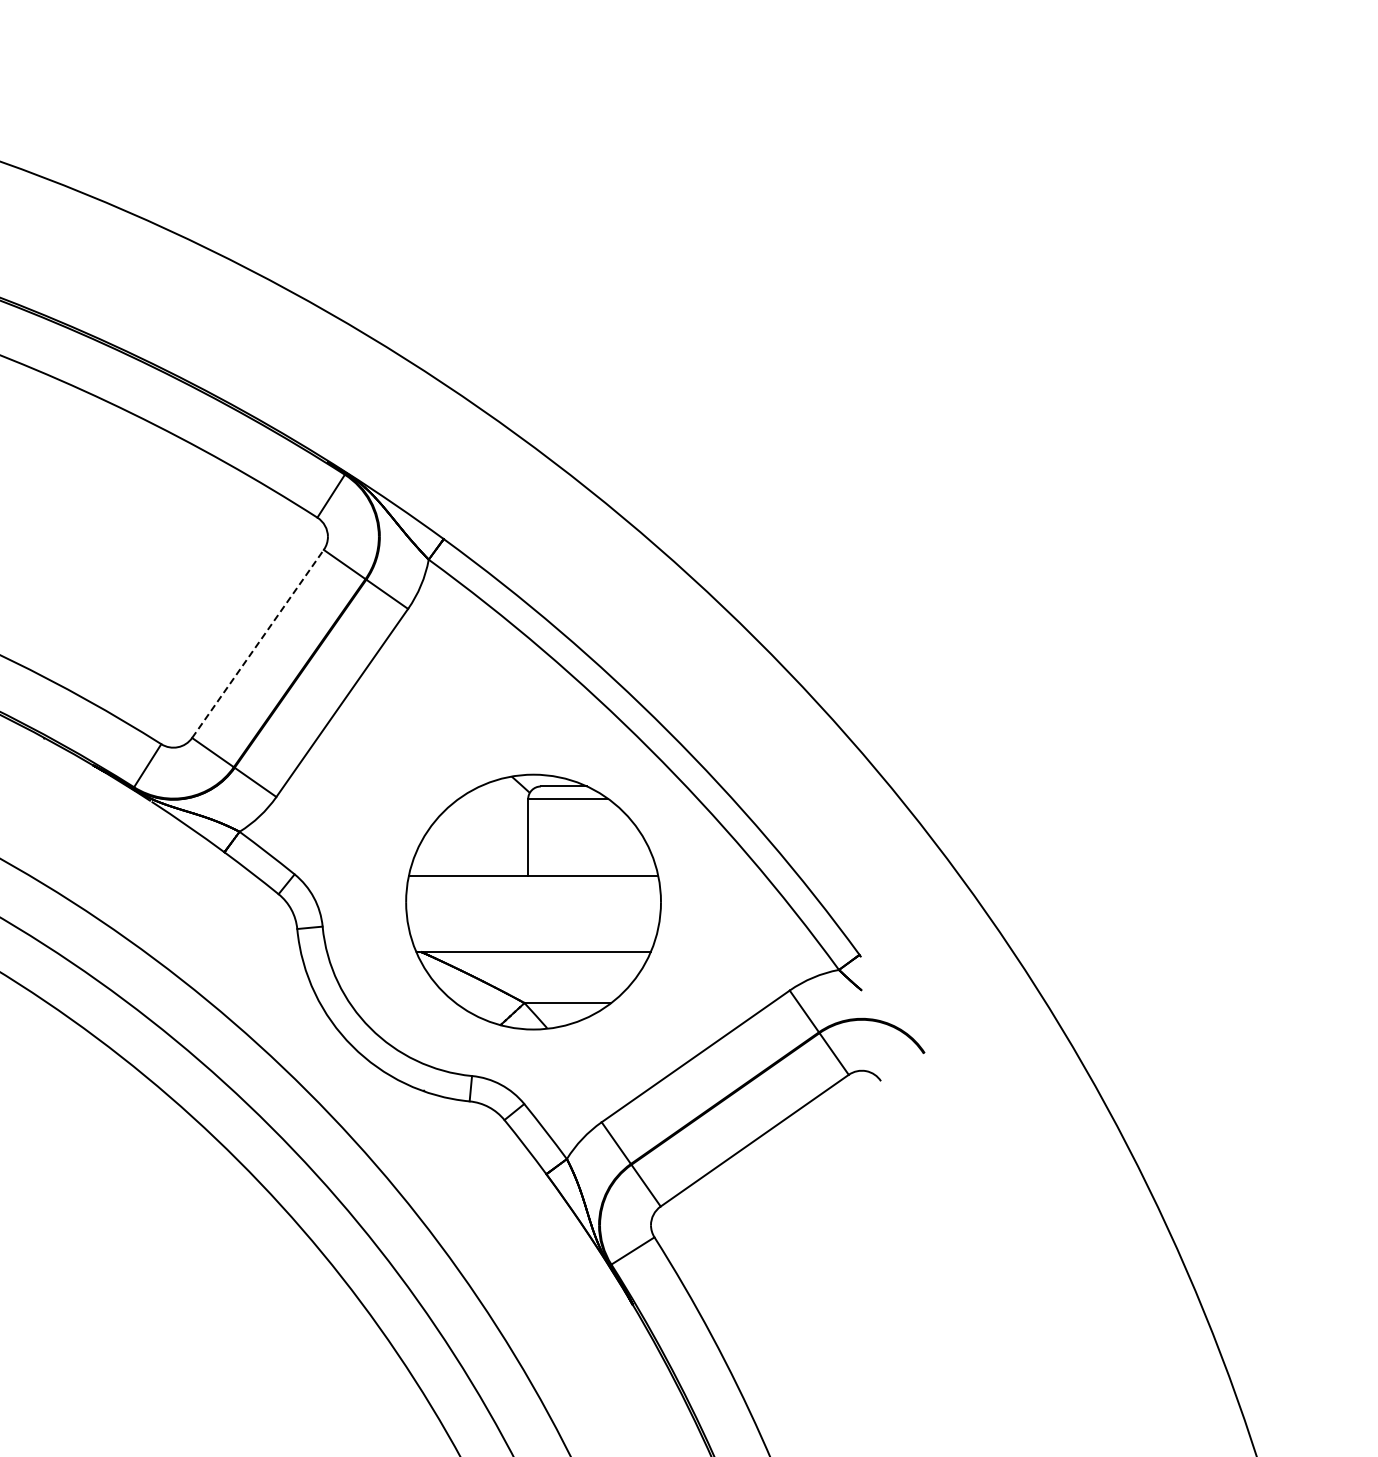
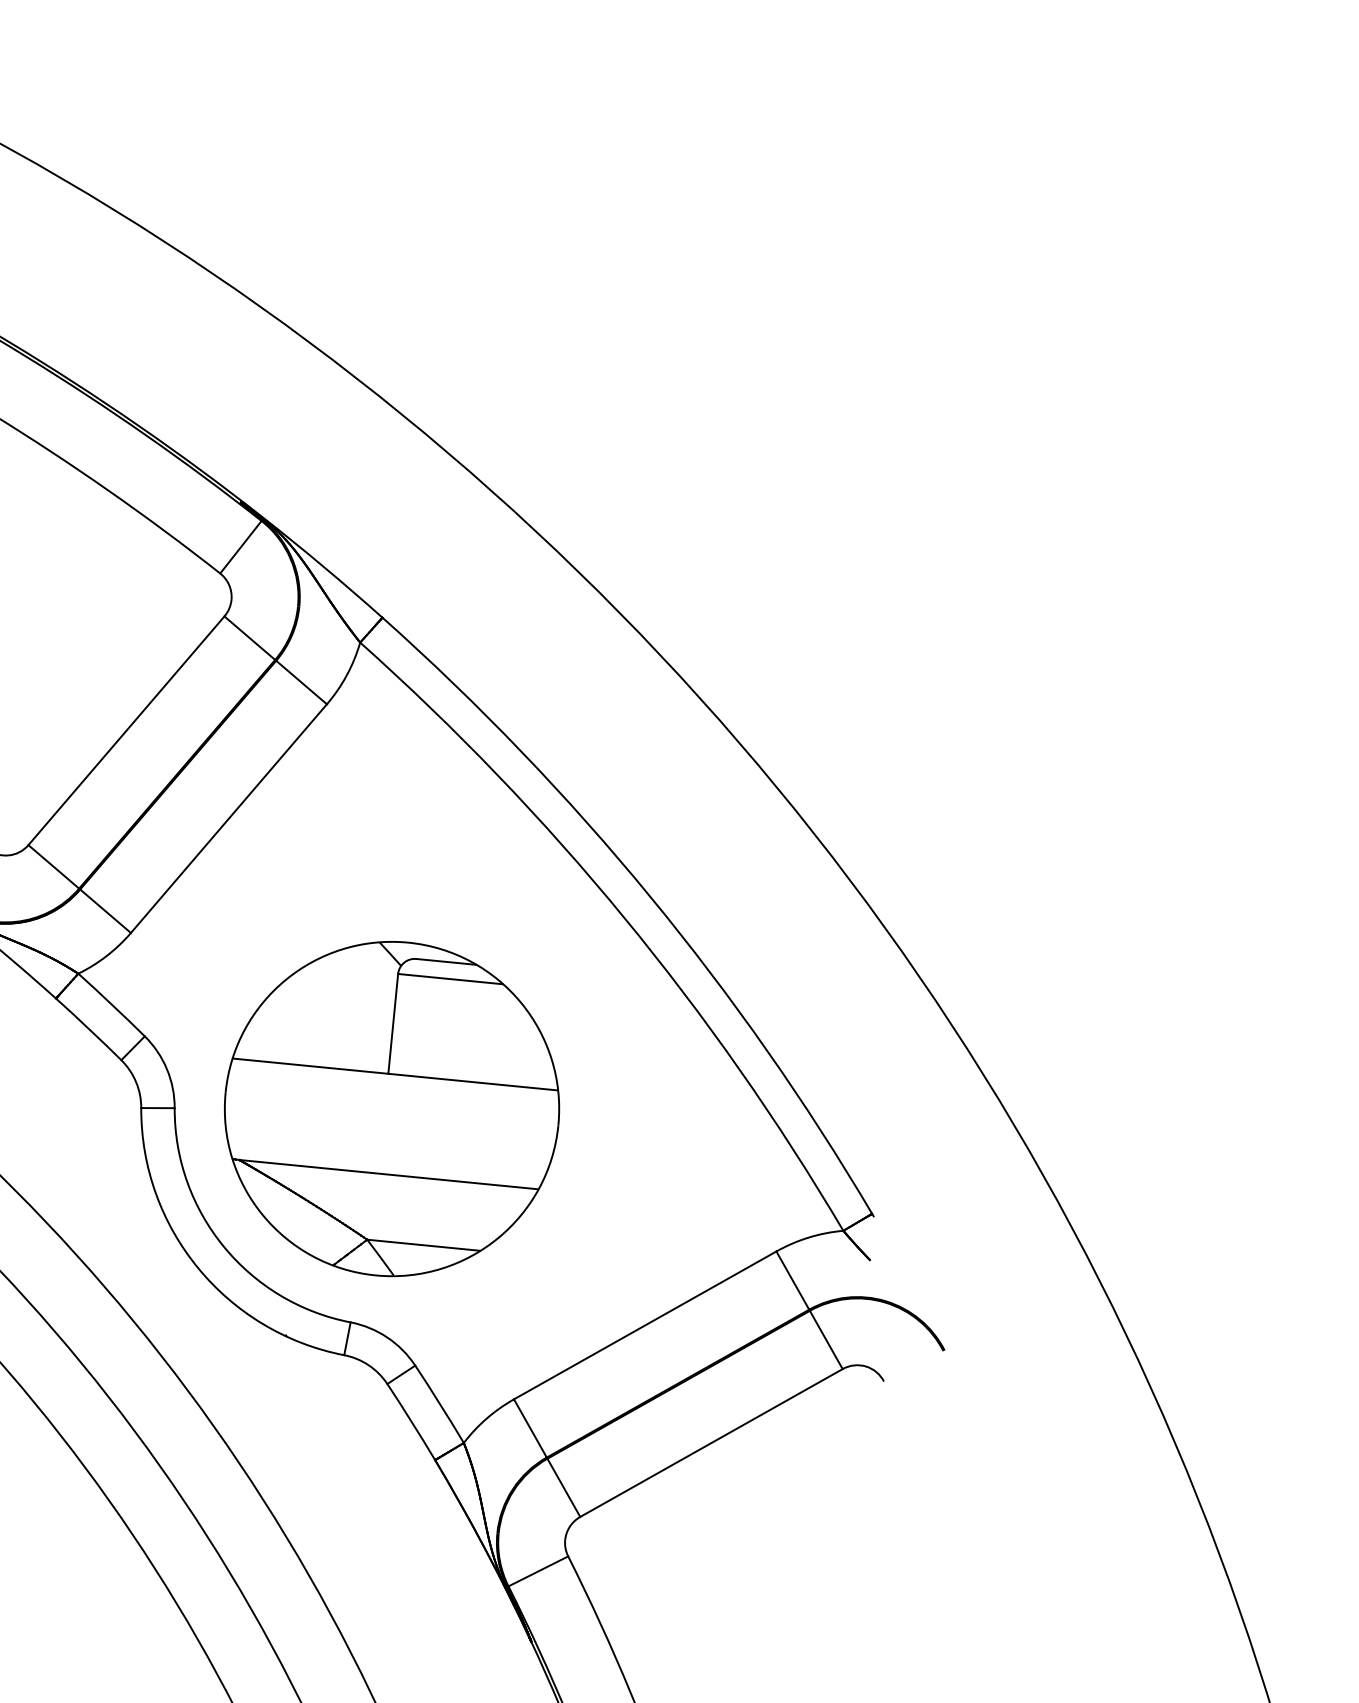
line: (257, 643) -> (125, 730), dashed -> solid
part: (533, 901) -> (392, 1108), moved

